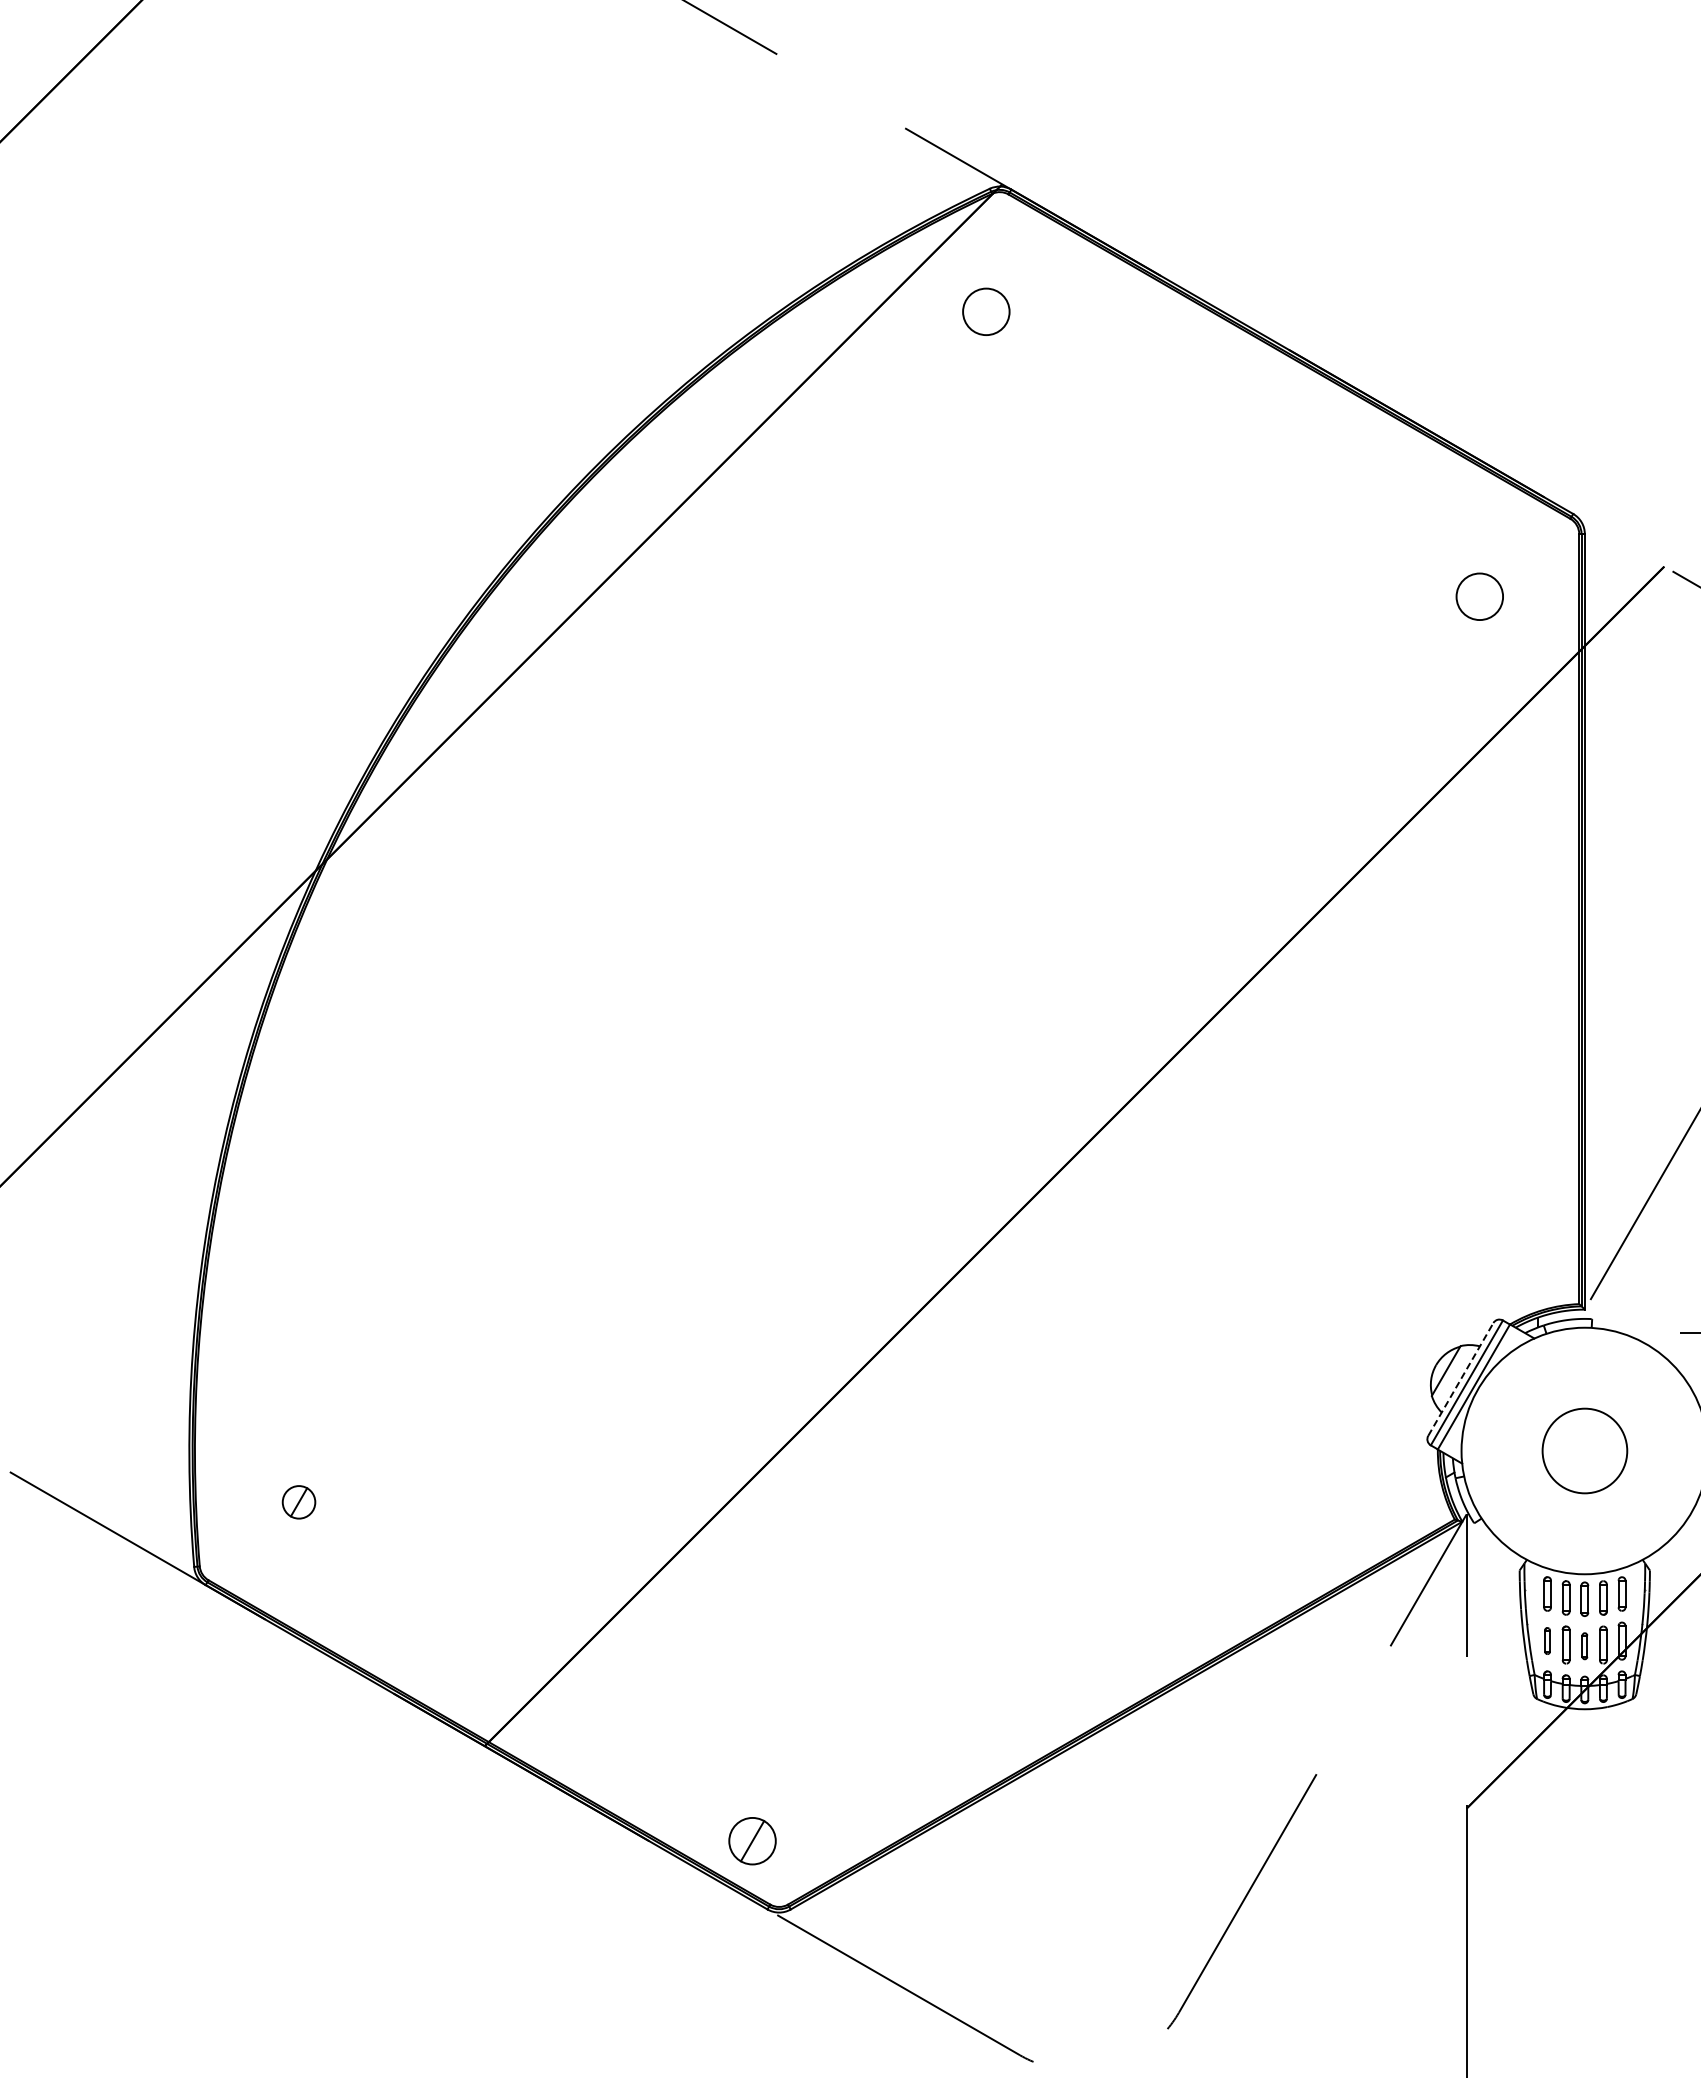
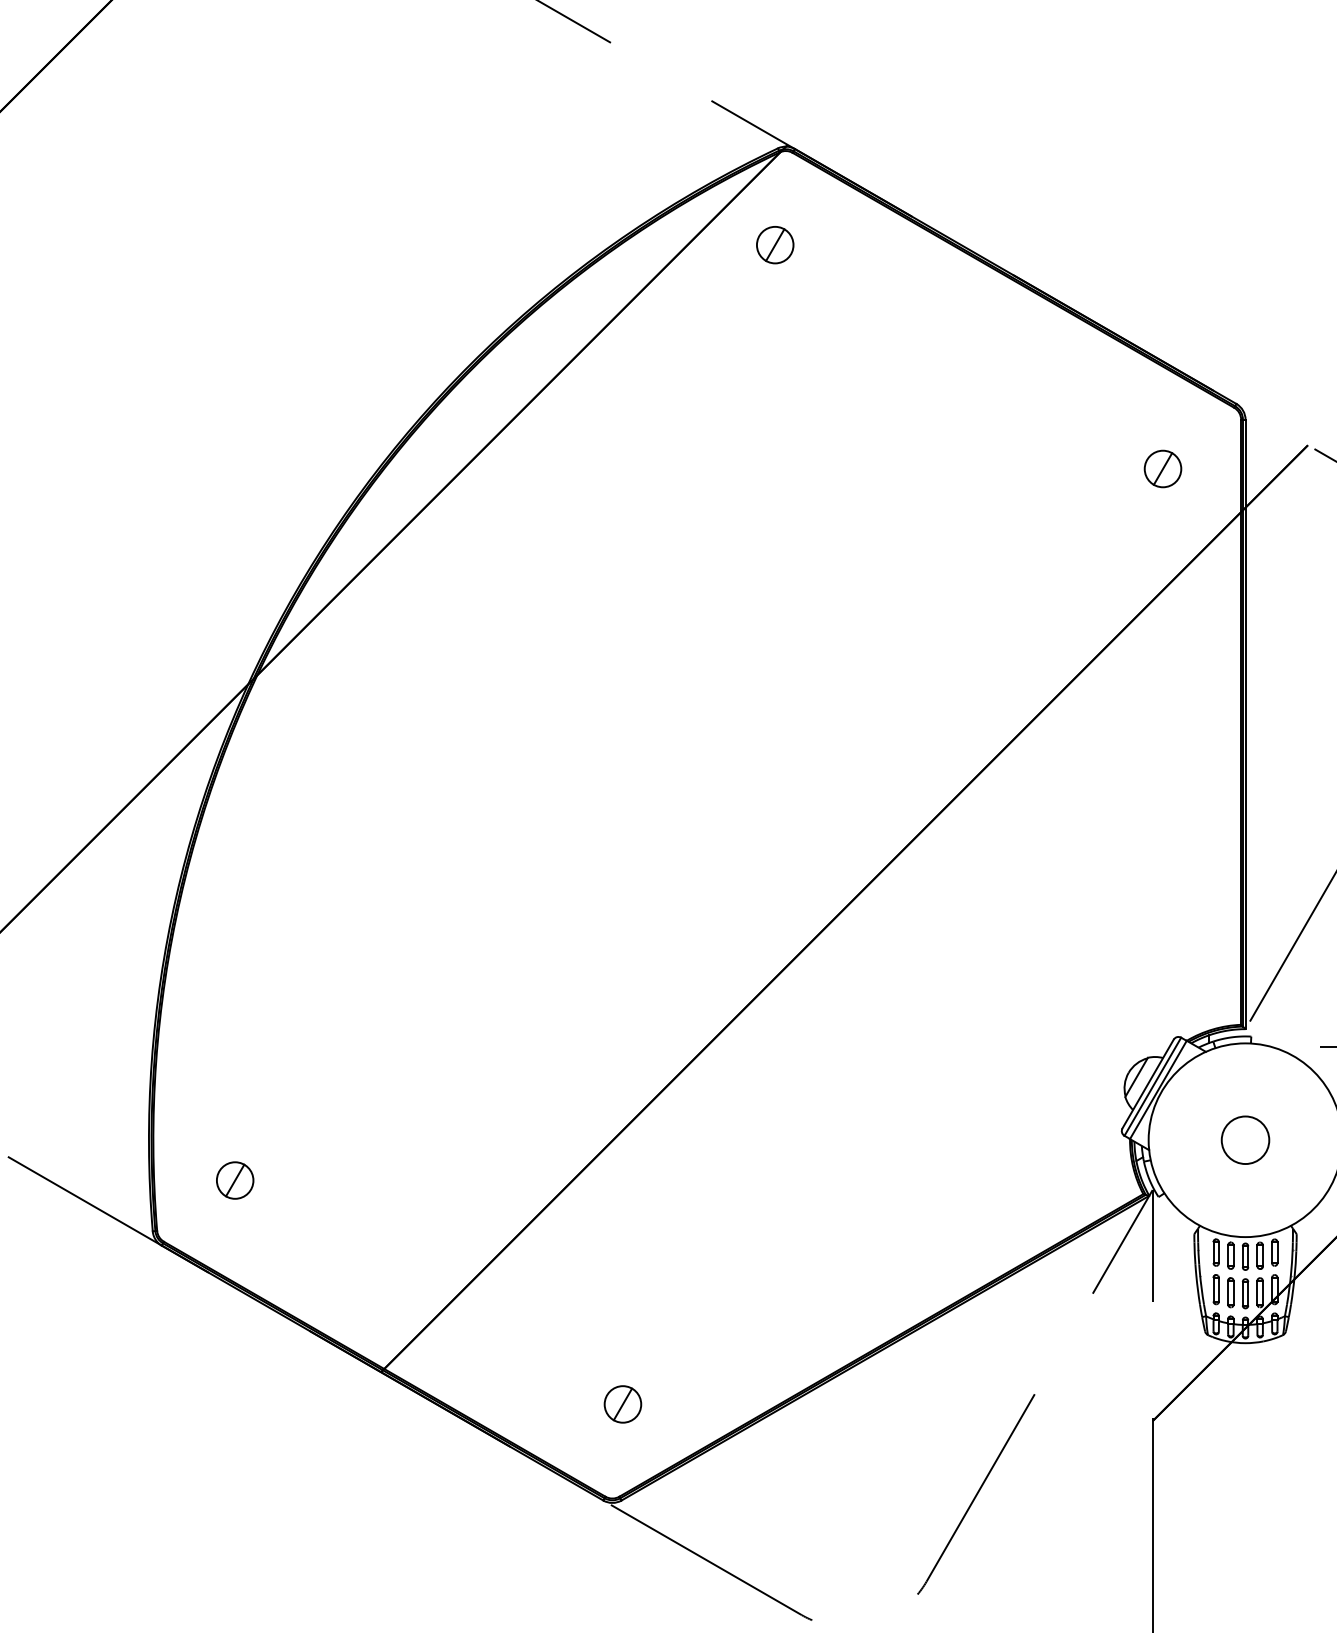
line: (985, 311) -> (774, 244), added
line: (1479, 596) -> (1162, 468), added
line: (1461, 1379) -> (1148, 1084), dashed -> solid
circle: (1584, 1450) -> (1245, 1139), size x0.71
part: (298, 1502) -> (234, 1180), size x1.43
part: (1547, 1640) -> (1216, 1289), size x1.43
part: (1584, 1645) -> (1245, 1293), size x1.43
part: (752, 1841) -> (622, 1404), moved

